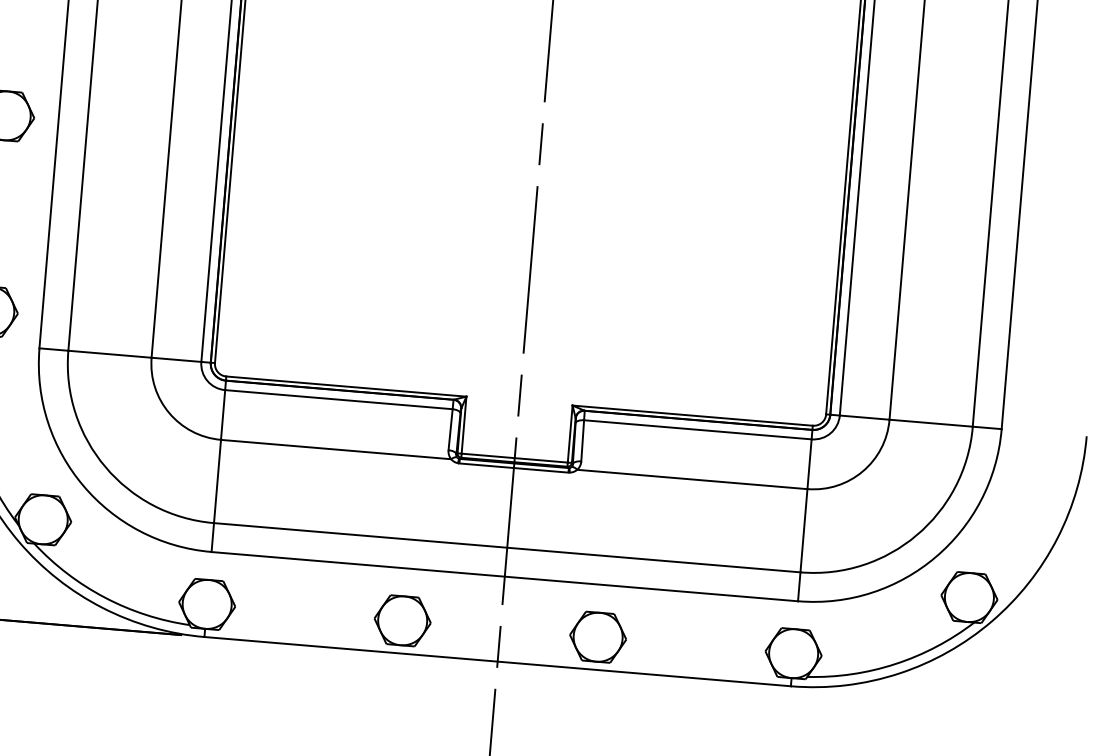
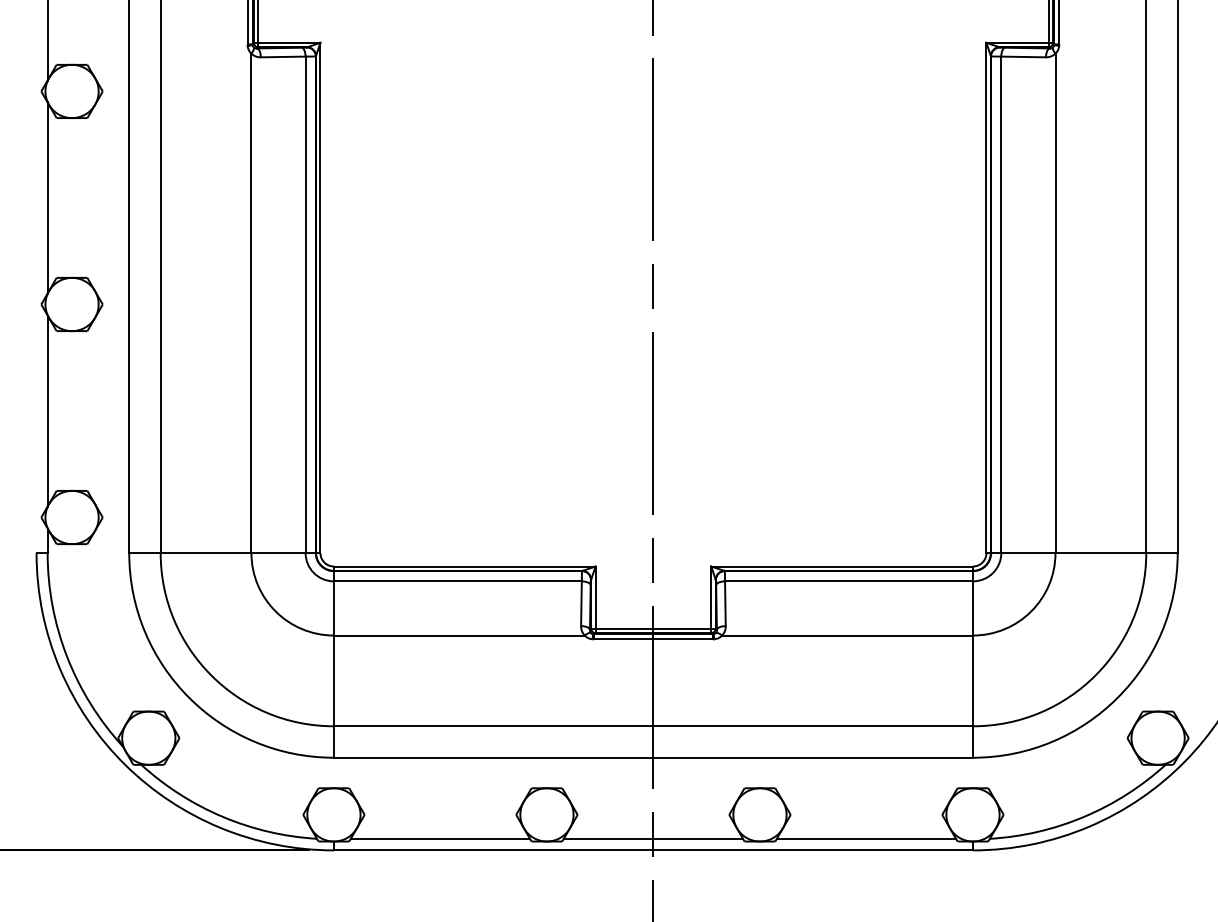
line: (303, 635) -> (440, 839), added
line: (498, 651) -> (653, 839), added
line: (694, 668) -> (866, 839), added

